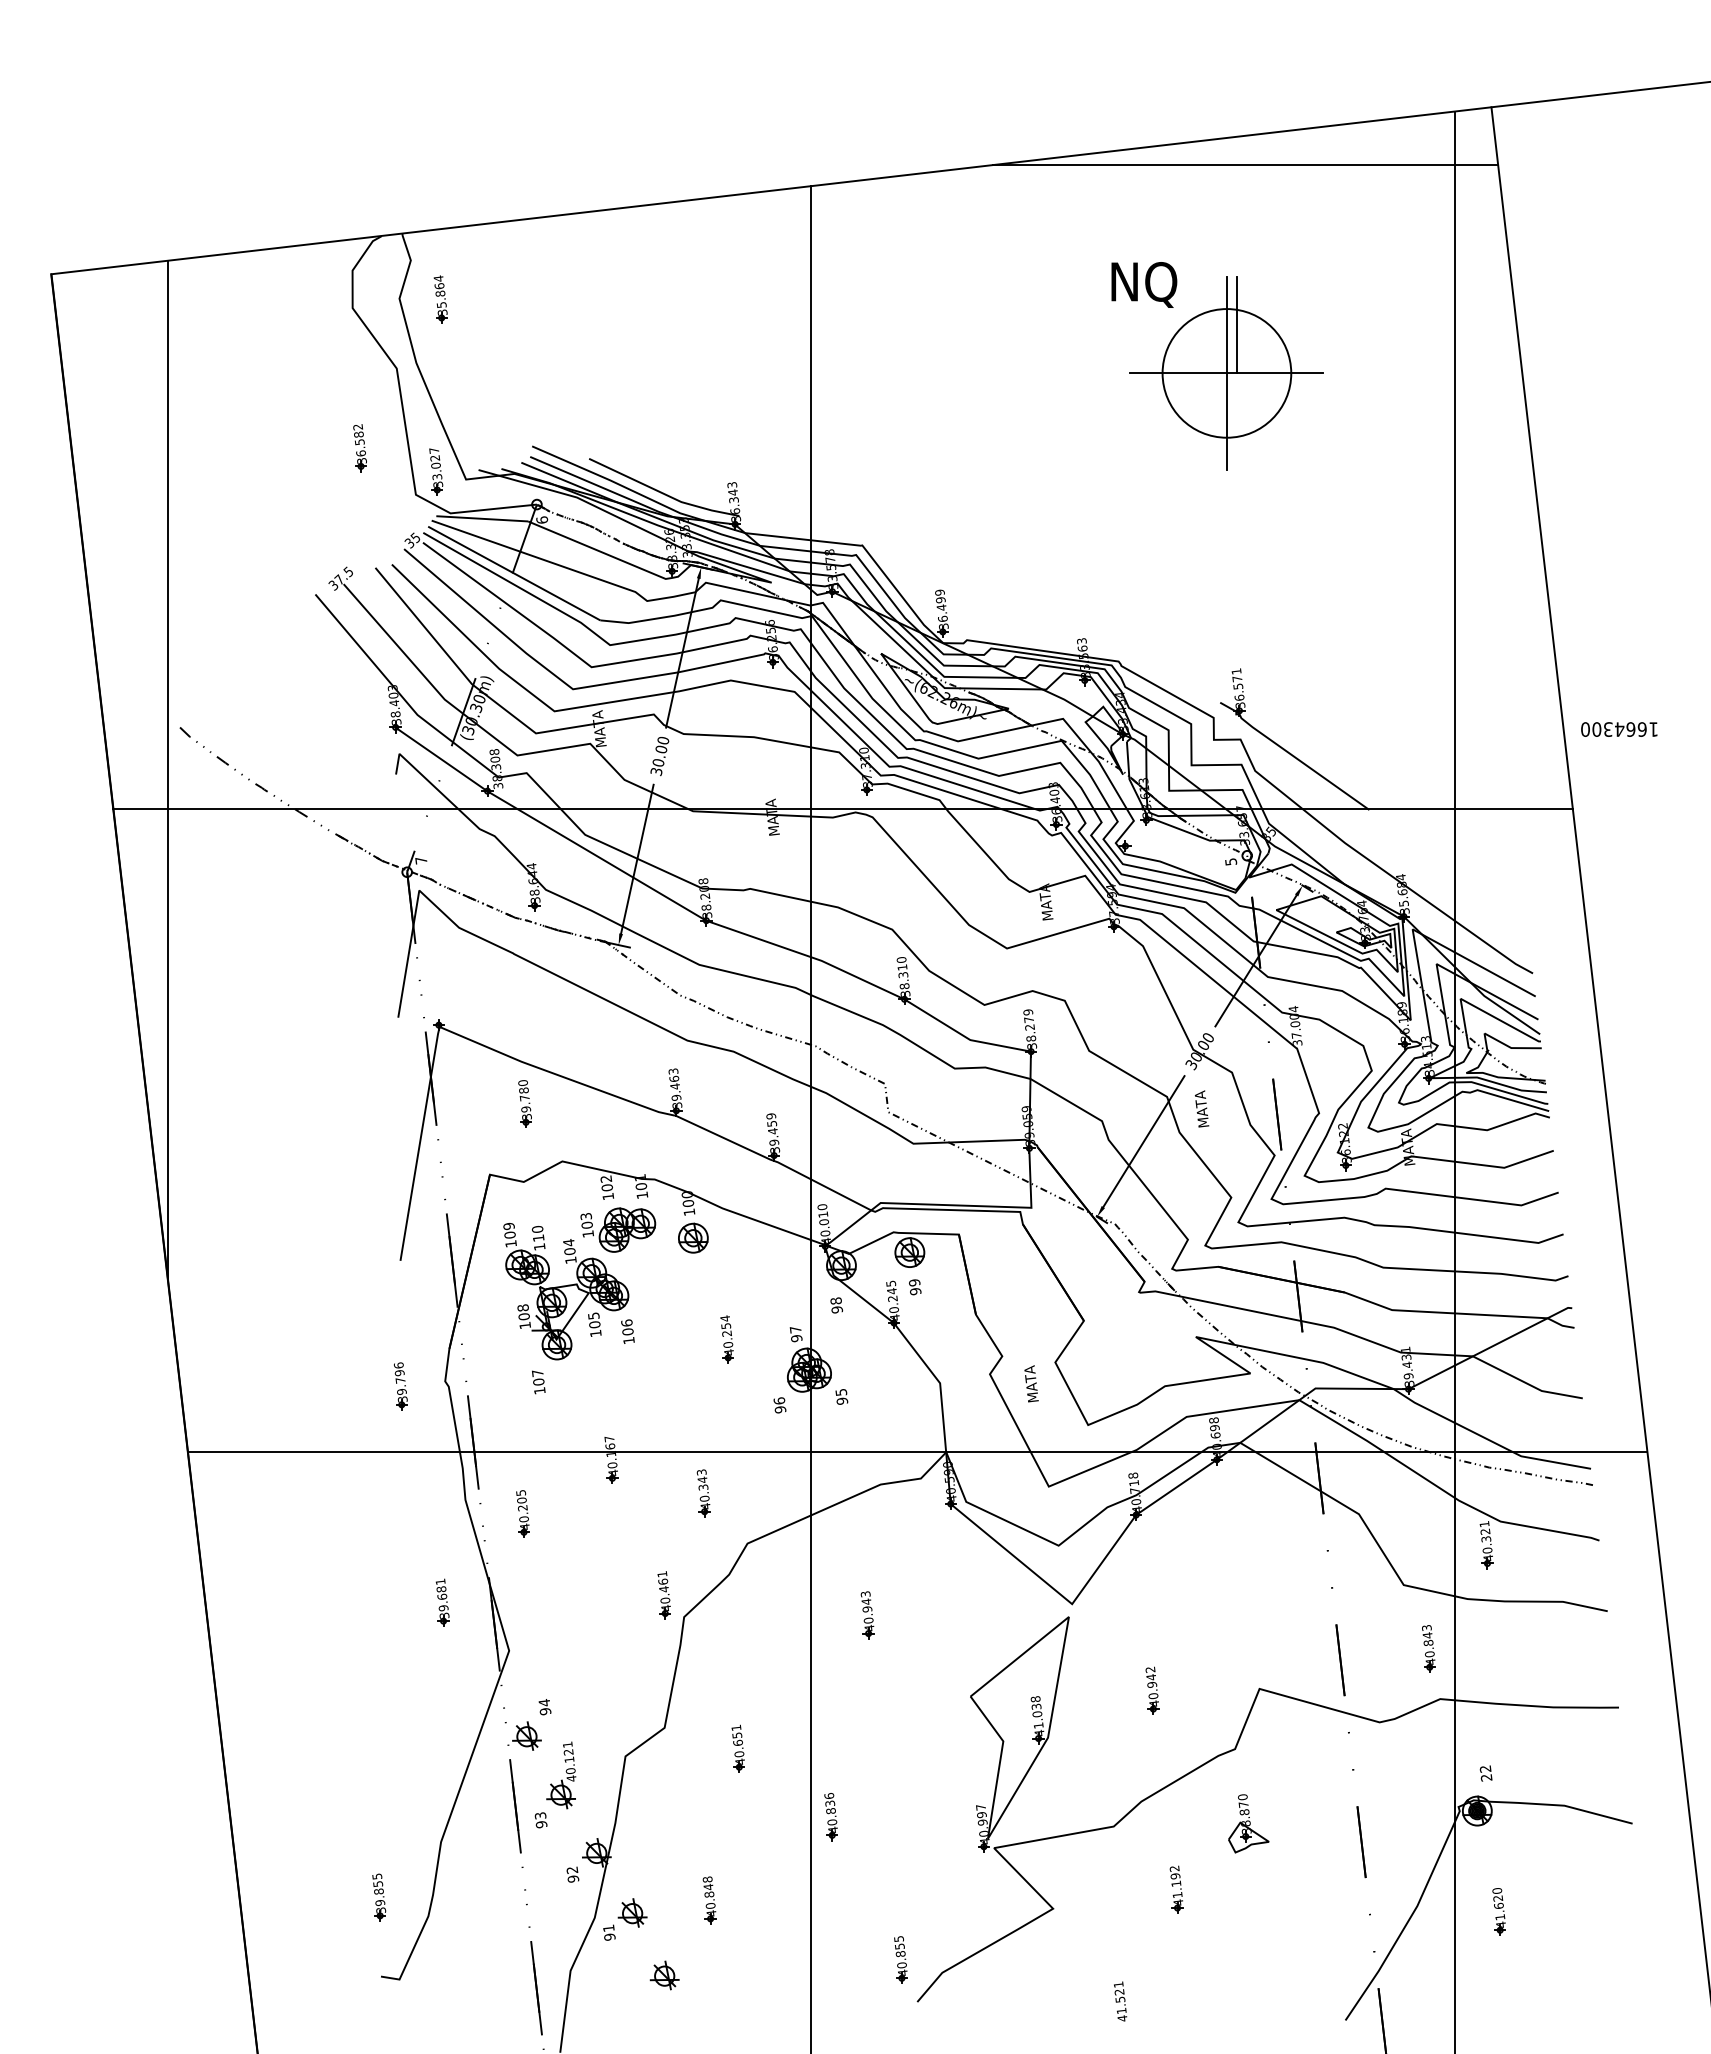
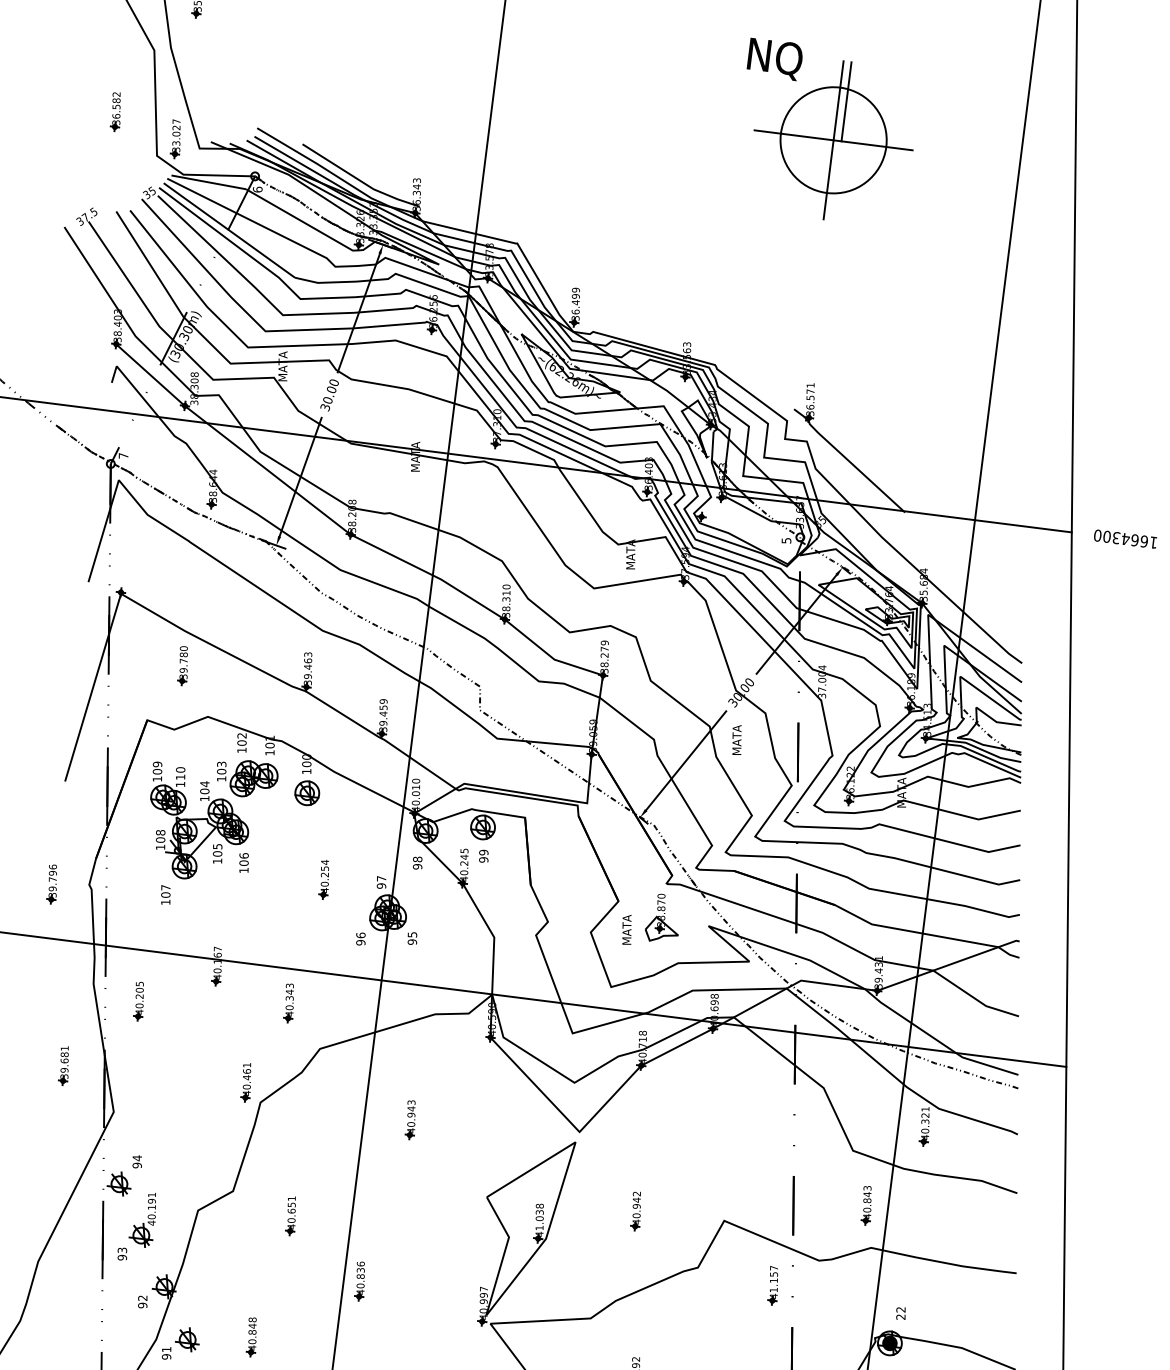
text: (1619, 729) -> (1125, 539), moved
text: (1031, 1383) -> (627, 929), moved
text: (568, 1752) -> (151, 1201), 40.121 -> 40.191
part: (1328, 1759) -> (773, 1285), added
part: (1248, 1823) -> (663, 918), moved

